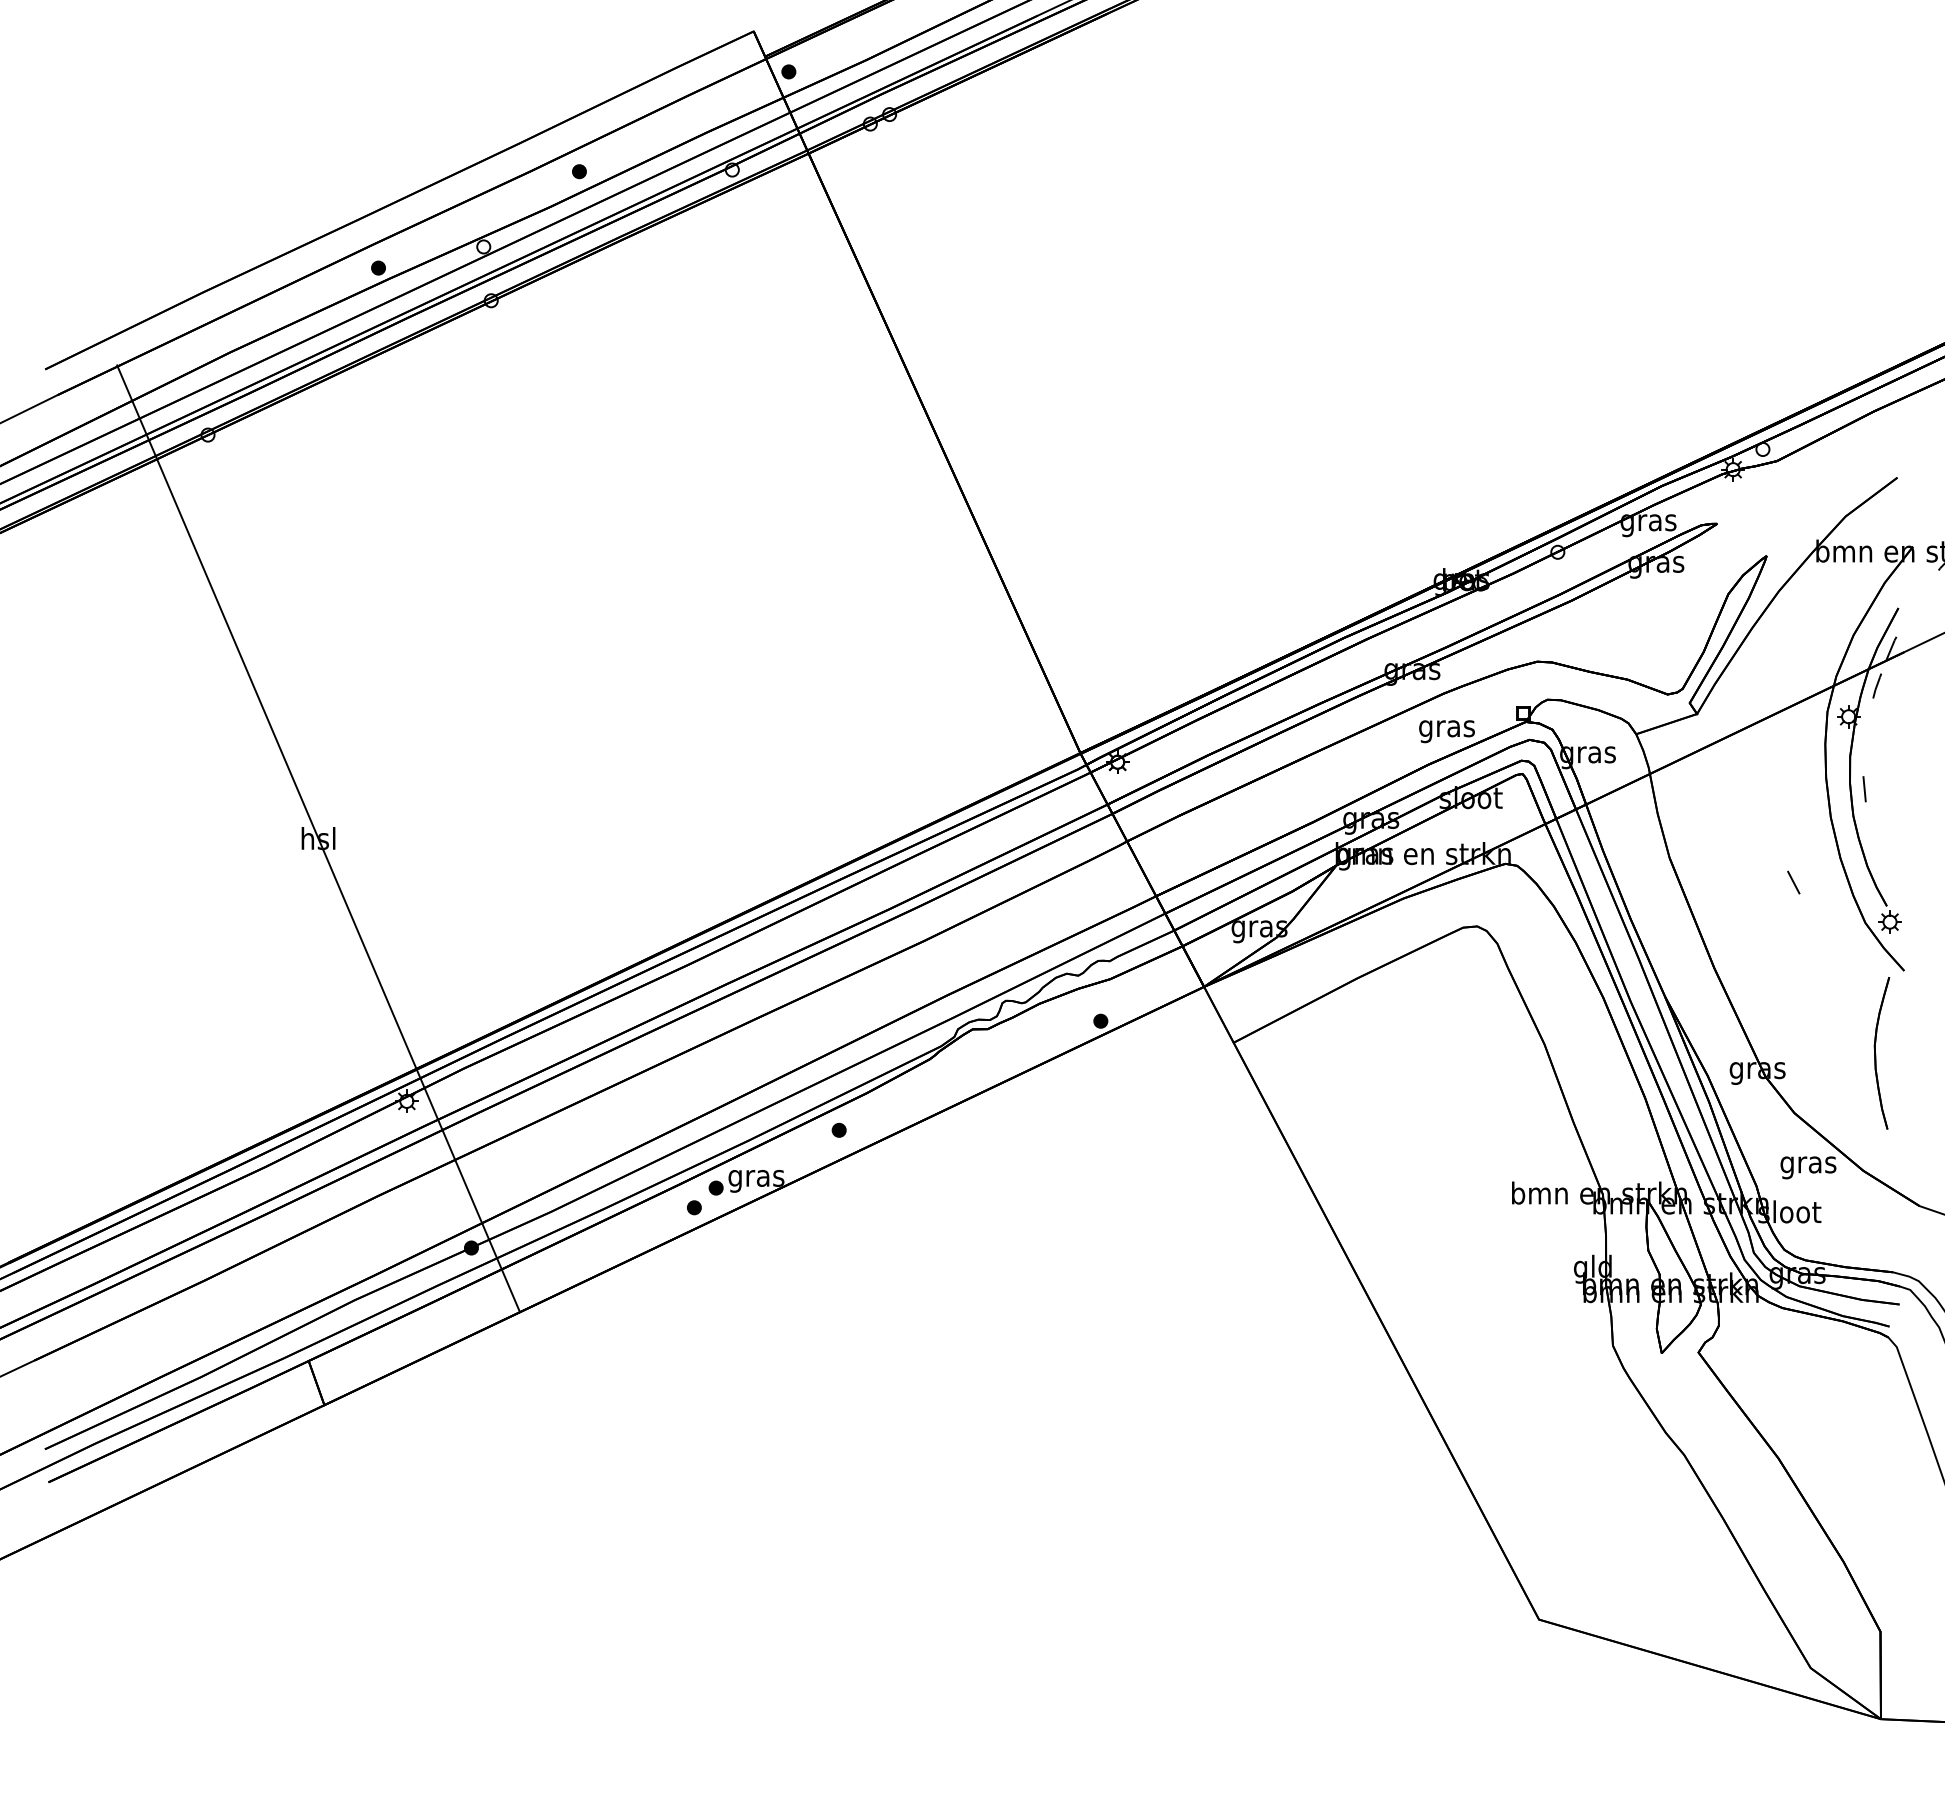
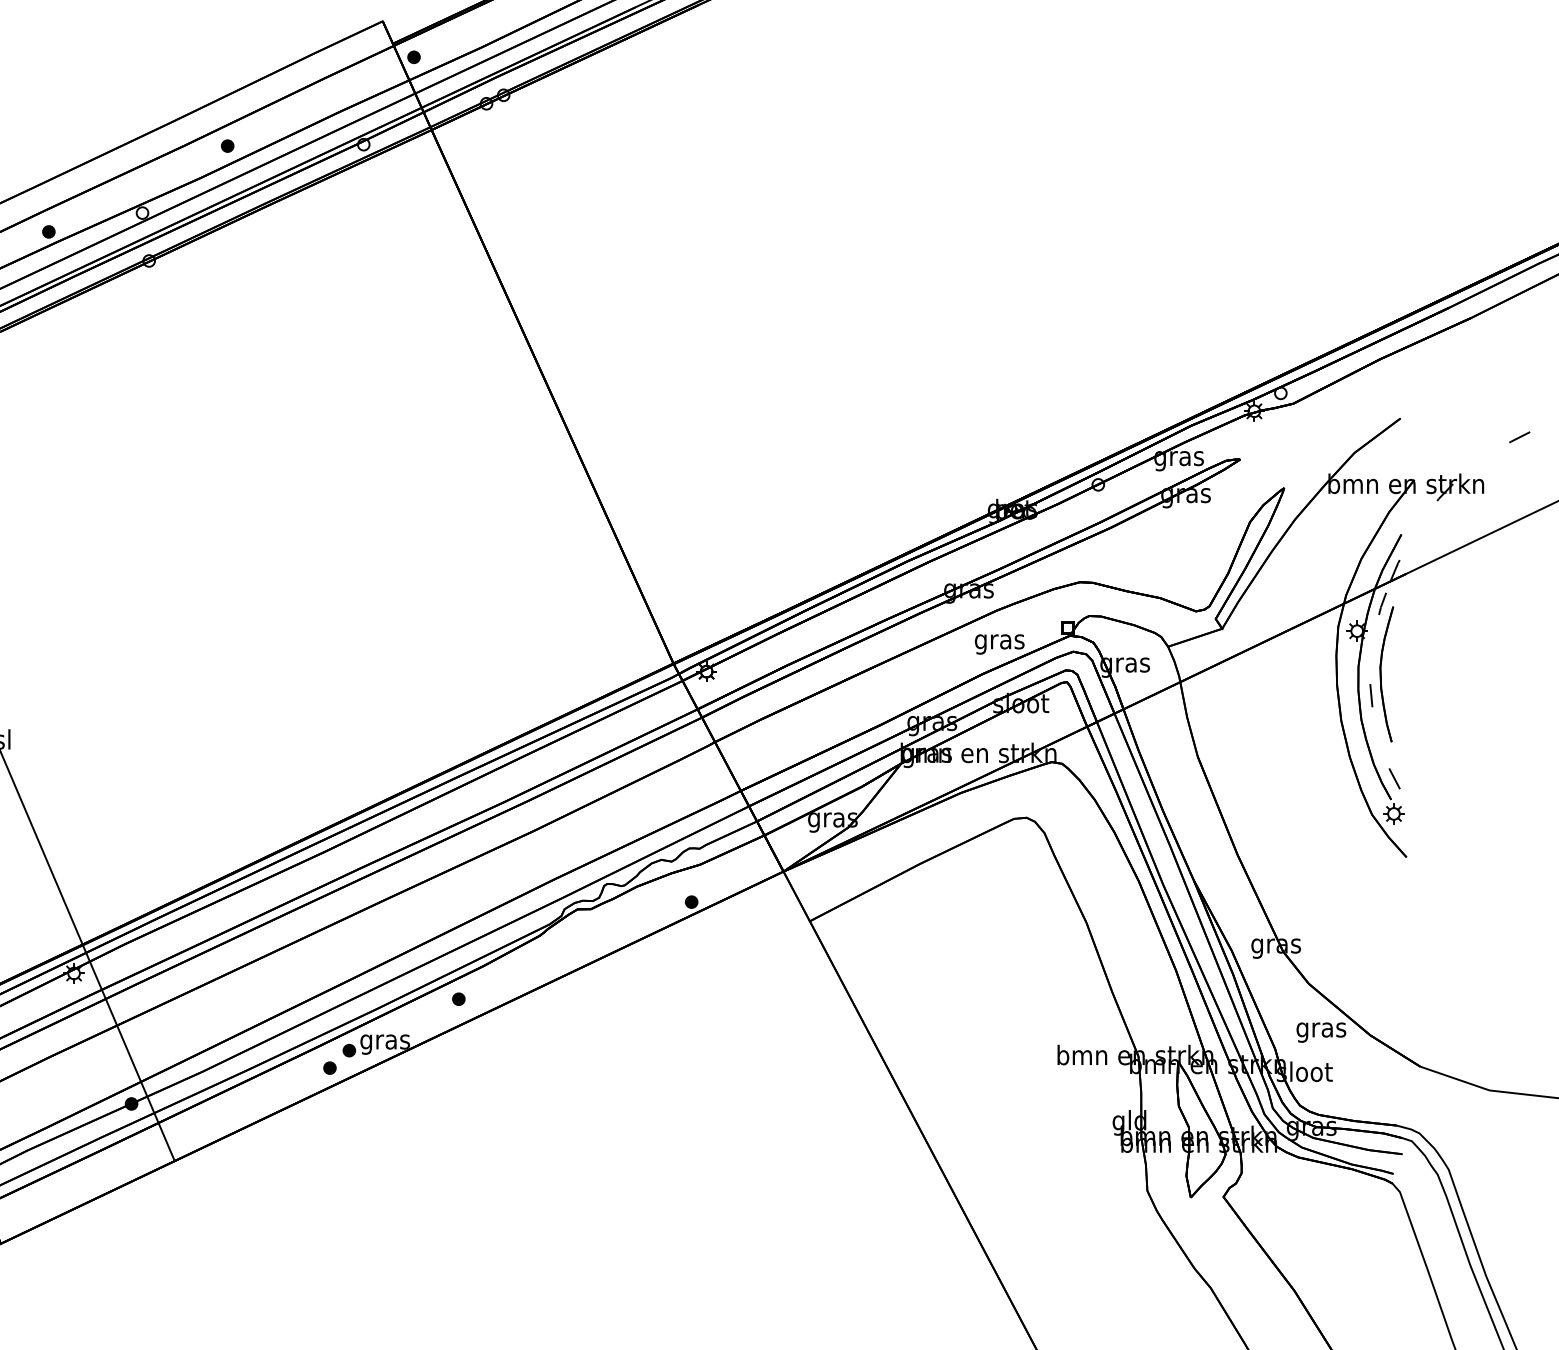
line: (1793, 882) -> (1394, 778), moved
part: (1881, 1053) -> (1386, 674), moved

